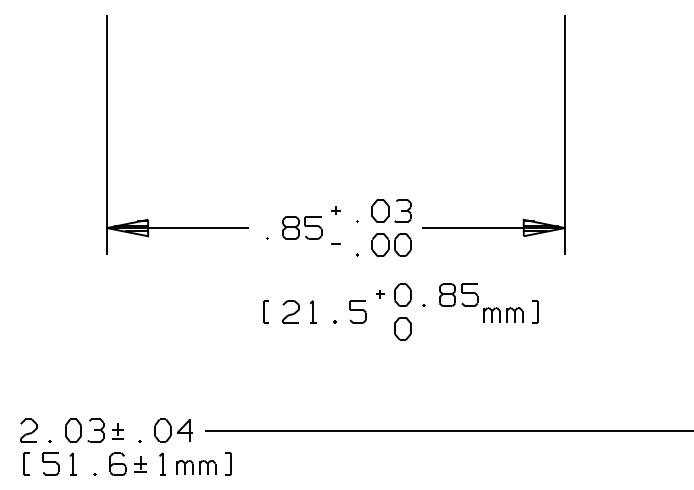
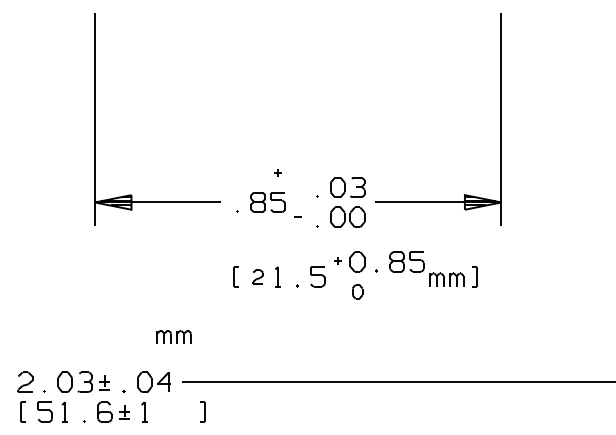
part: (335, 210) -> (277, 172), moved
part: (290, 311) -> (257, 276), size x0.7
part: (402, 328) -> (357, 291), size x0.7
part: (195, 466) -> (173, 336), moved

